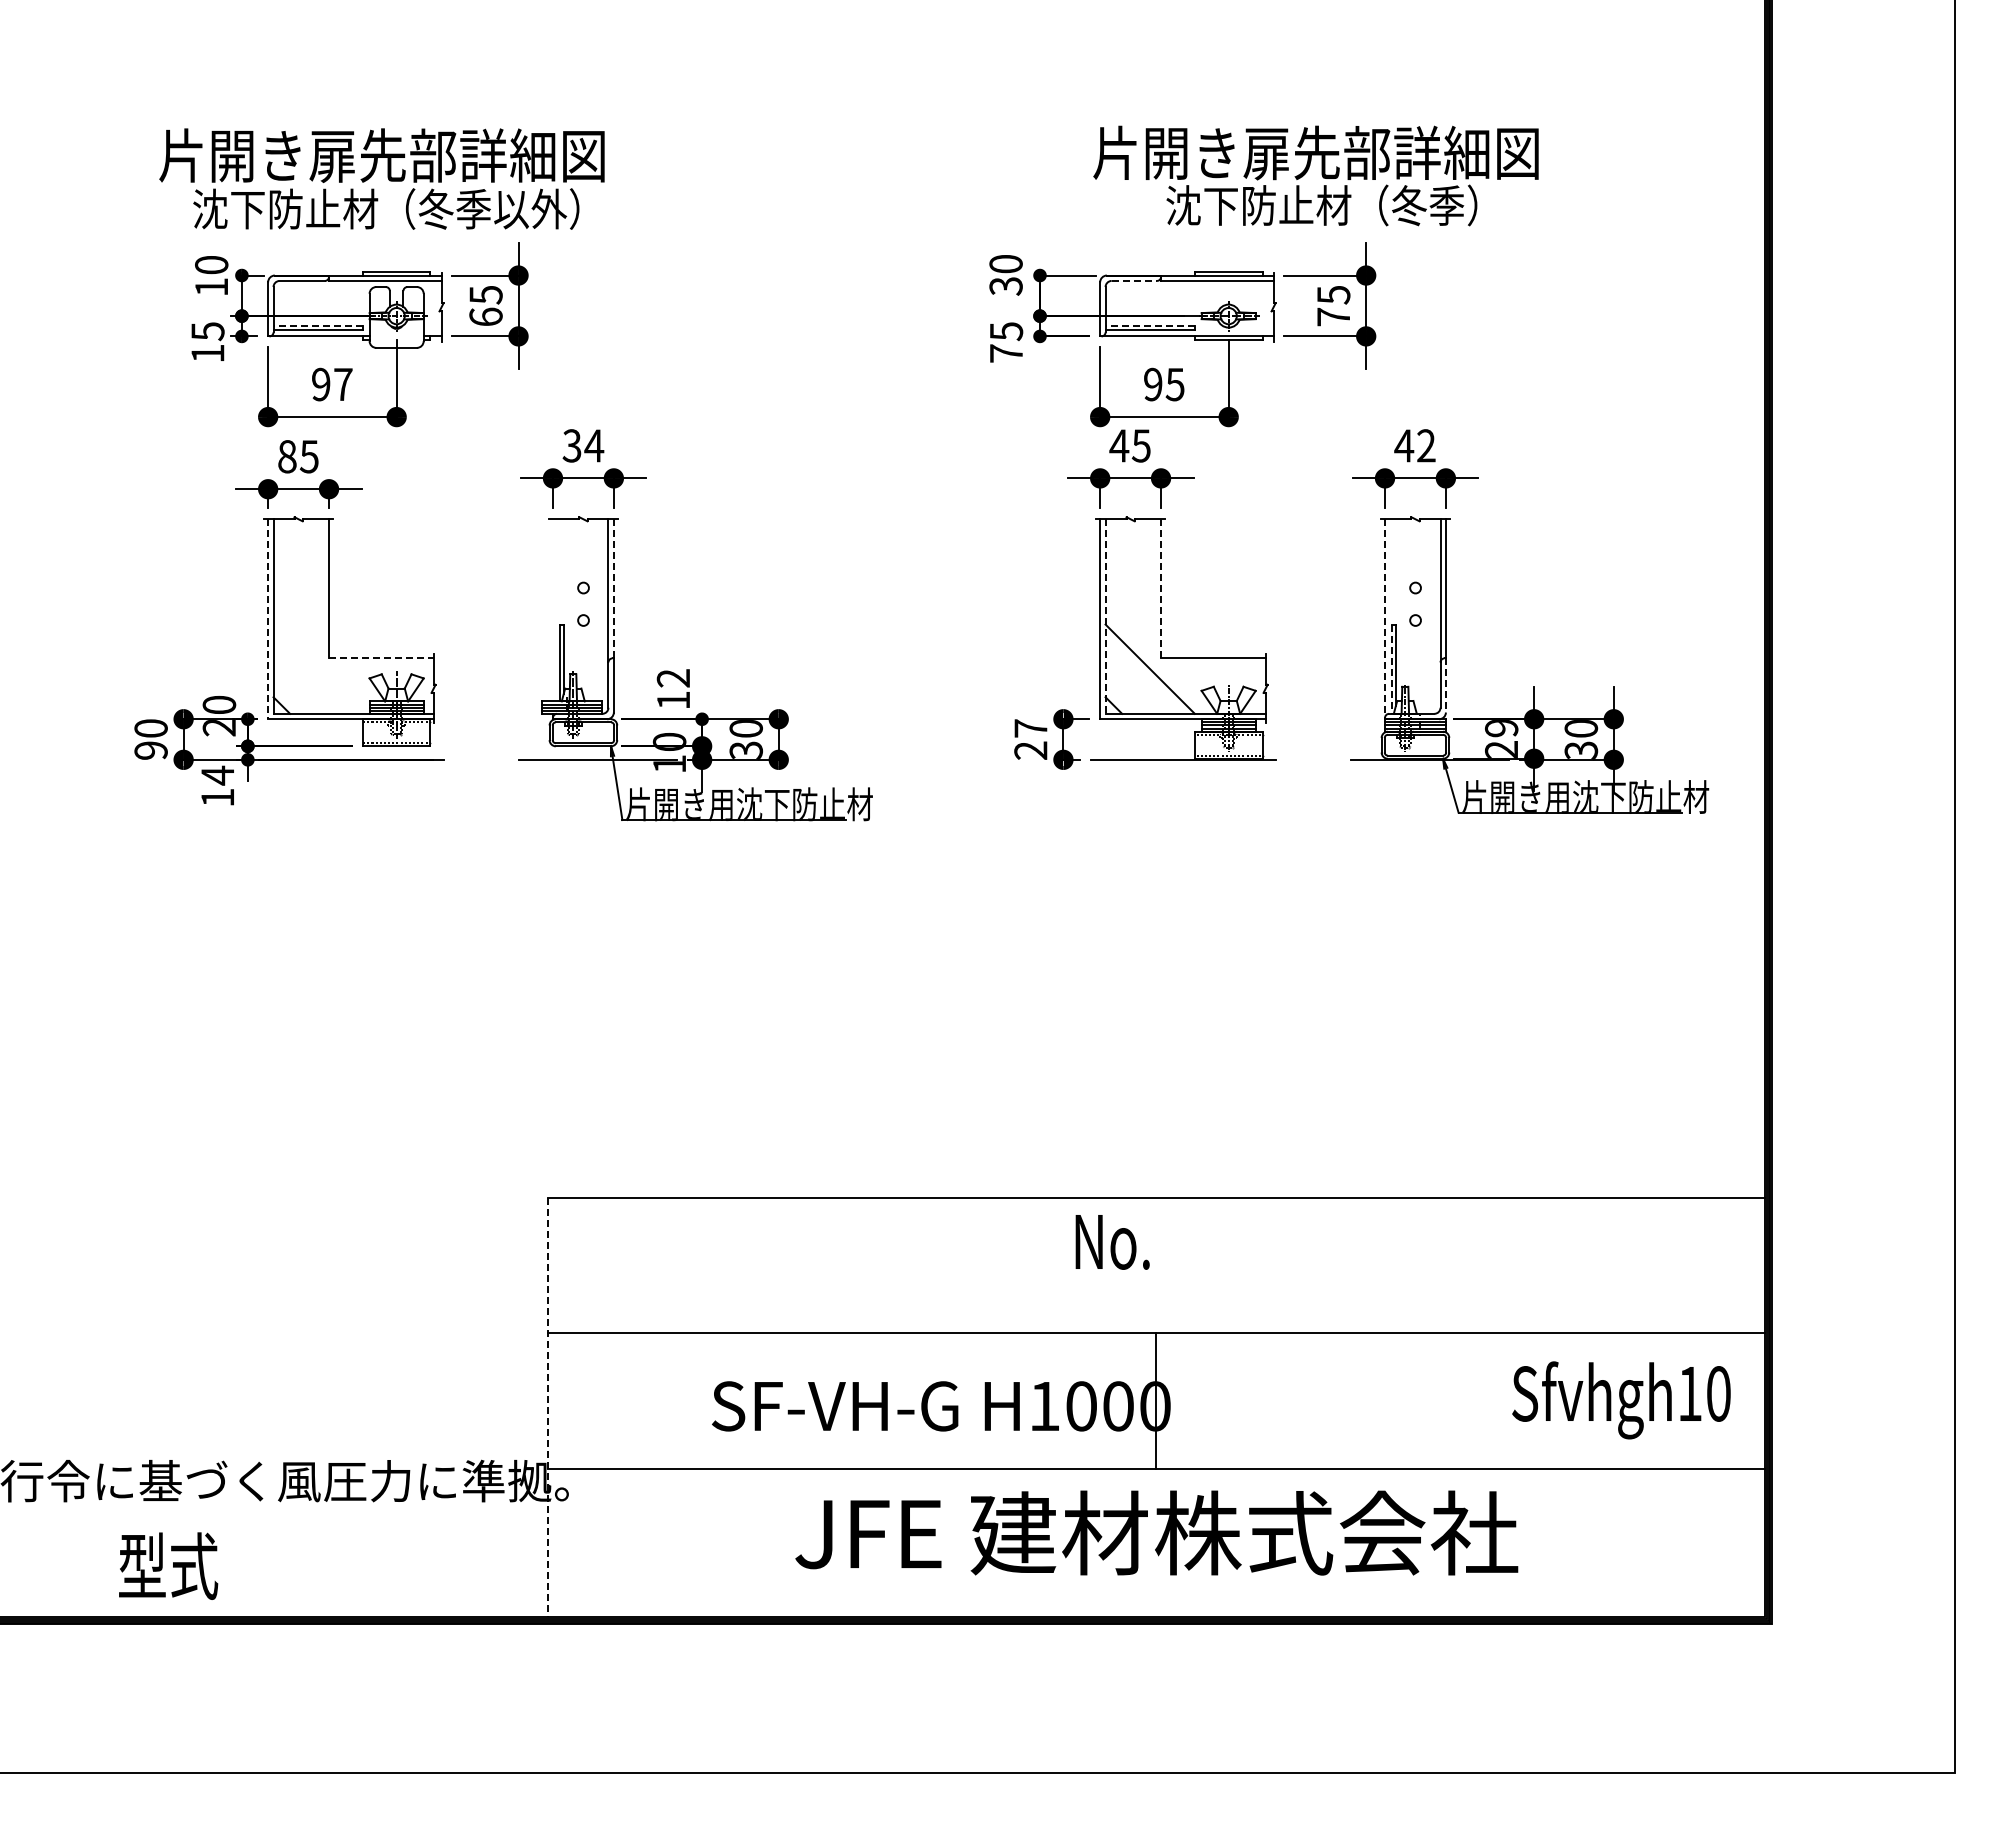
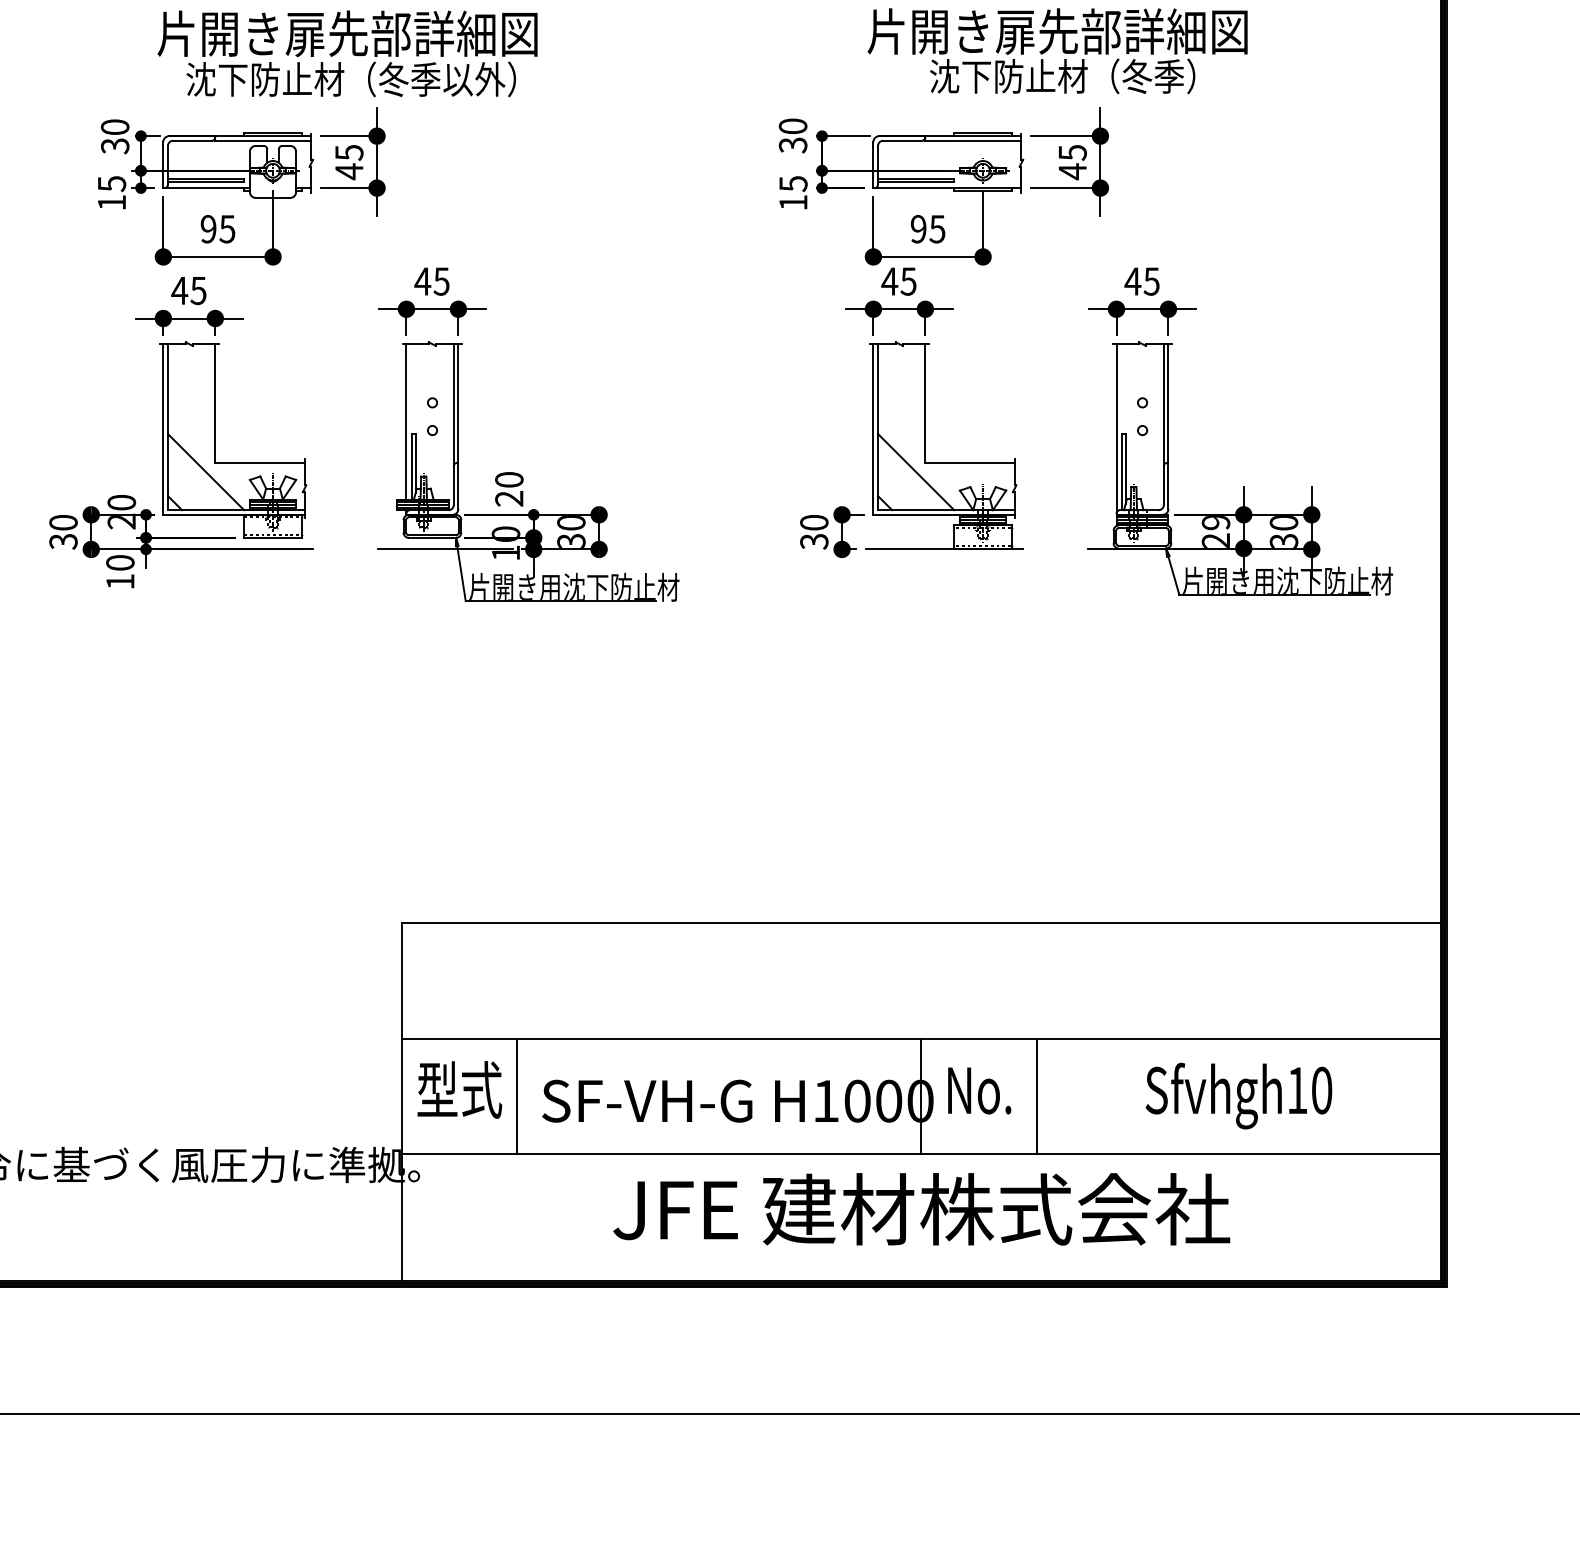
text: (381, 178) -> (347, 53), moved
line: (1134, 280) -> (902, 140), dashed -> solid
text: (211, 287) -> (115, 146), 10 -> 30
text: (485, 317) -> (348, 171), 65 -> 45
text: (1333, 317) -> (1072, 171), 75 -> 45
line: (318, 325) -> (206, 178), dashed -> solid
line: (1150, 325) -> (916, 178), dashed -> solid
text: (1006, 353) -> (793, 202), 75 -> 15
text: (342, 384) -> (226, 229), 97 -> 95
text: (583, 445) -> (432, 281), 34 -> 45
text: (1425, 445) -> (1151, 281), 42 -> 45
text: (287, 456) -> (179, 290), 85 -> 45
line: (613, 588) -> (458, 403), dashed -> solid
line: (1161, 588) -> (925, 403), dashed -> solid
line: (553, 610) -> (406, 422), added
line: (1105, 617) -> (877, 427), dashed -> solid
line: (268, 619) -> (163, 429), dashed -> solid
line: (1385, 619) -> (1116, 429), dashed -> solid
line: (381, 658) -> (260, 462), dashed -> solid
line: (317, 668) -> (205, 471), added
line: (1391, 669) -> (1122, 472), dashed -> solid
line: (1445, 685) -> (1168, 486), dashed -> solid
text: (673, 689) -> (509, 489), 12 -> 20
text: (1030, 739) -> (813, 532), 27 -> 30
text: (150, 750) -> (62, 541), 90 -> 30
text: (217, 775) -> (120, 562), 14 -> 10
text: (1112, 1242) -> (979, 1091), moved
line: (682, 1400) -> (516, 1096), added
line: (1291, 1400) -> (1036, 1096), added
text: (1621, 1400) -> (1238, 1096), moved
line: (547, 1407) -> (401, 1102), dashed -> solid
text: (168, 1565) -> (459, 1089), moved

